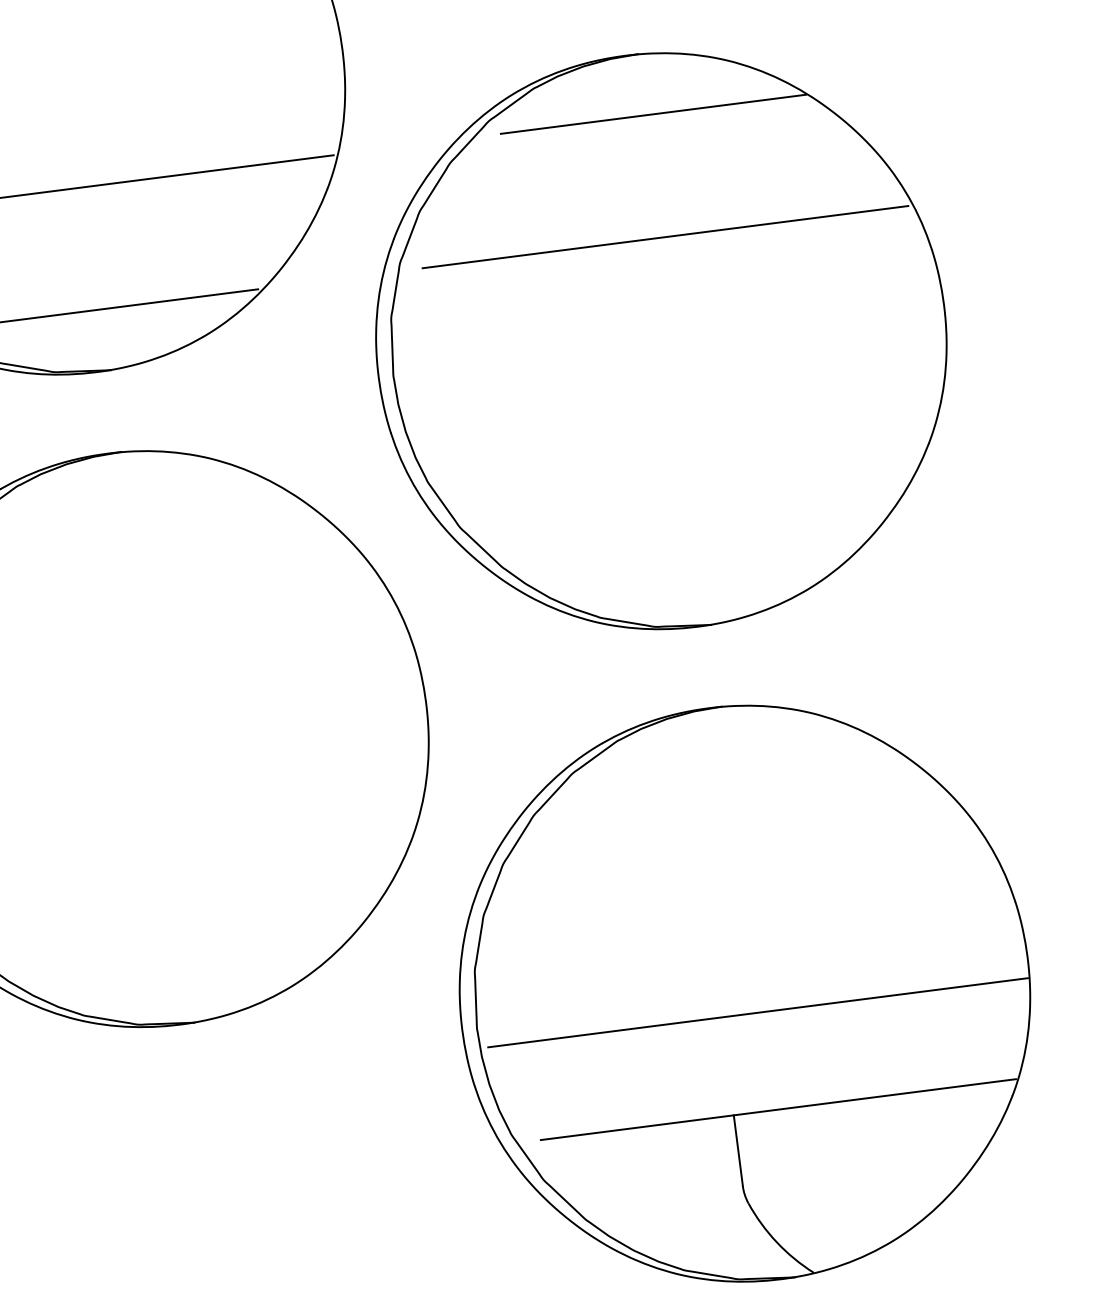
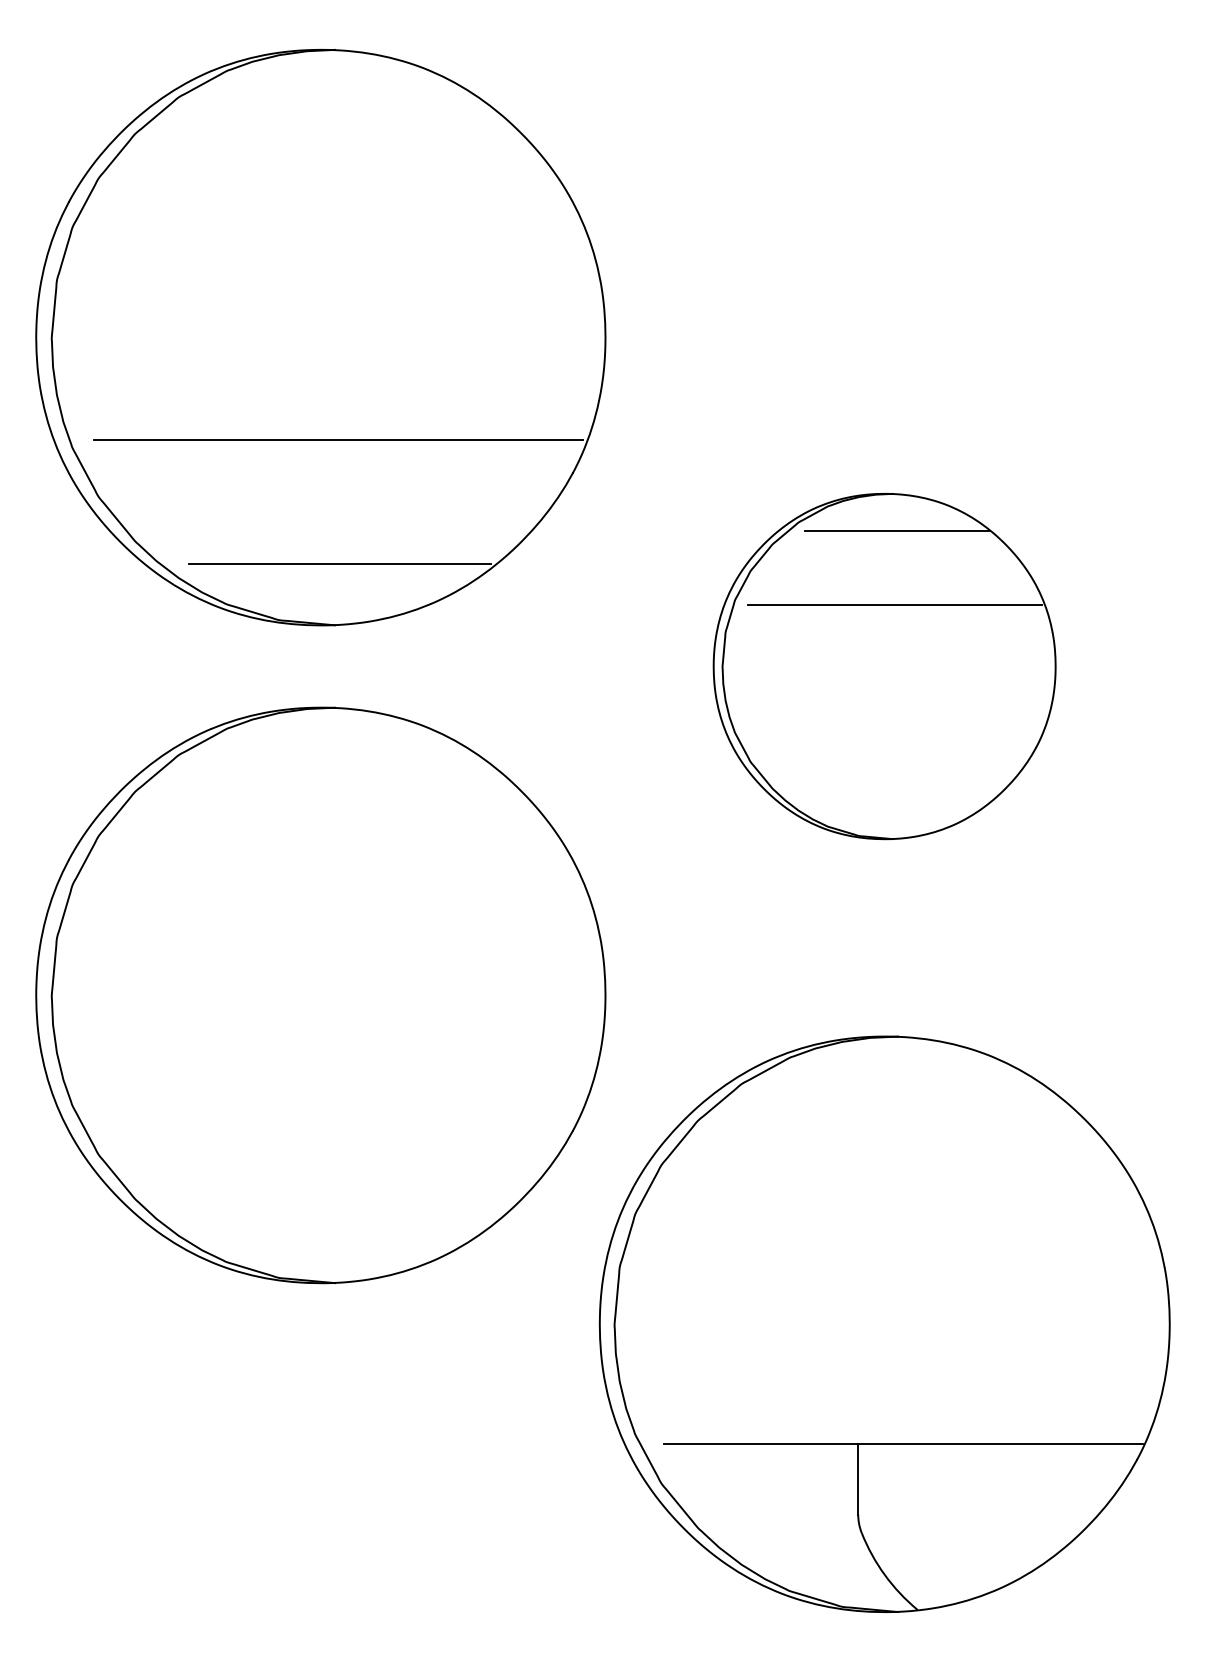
part: (661, 341) -> (884, 666), size x0.6
line: (758, 1012) -> (895, 1344), removed

